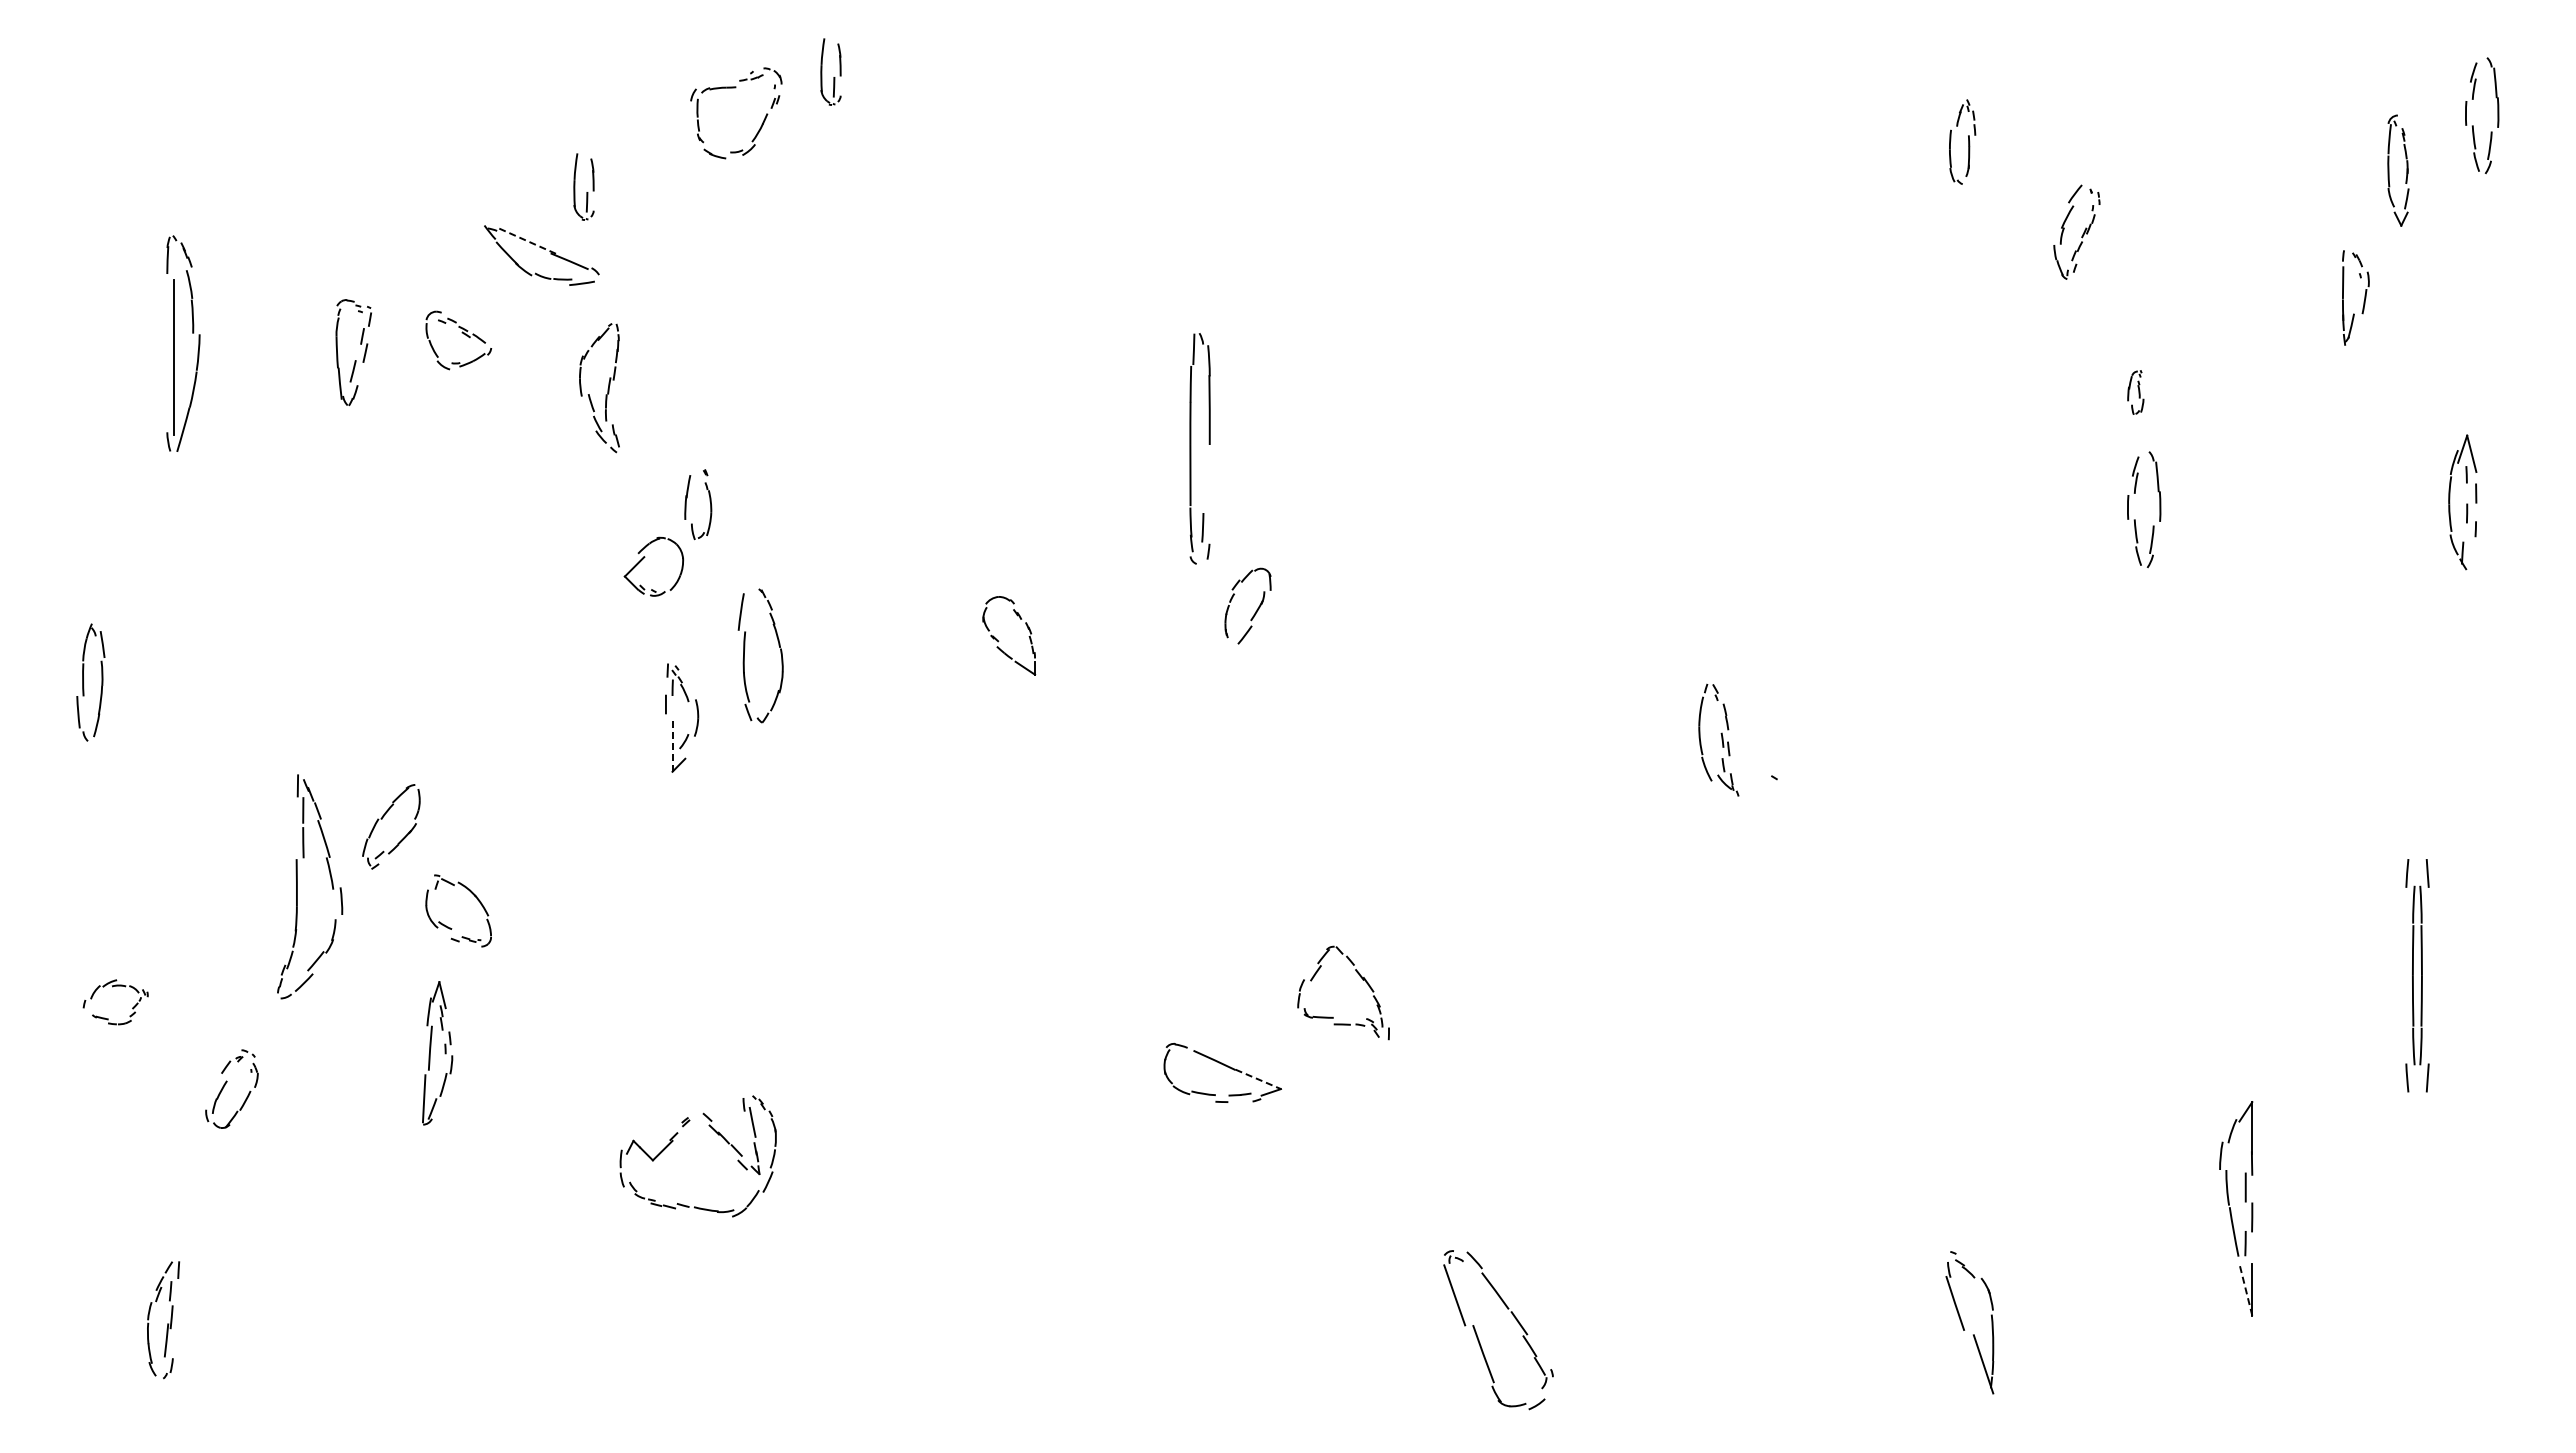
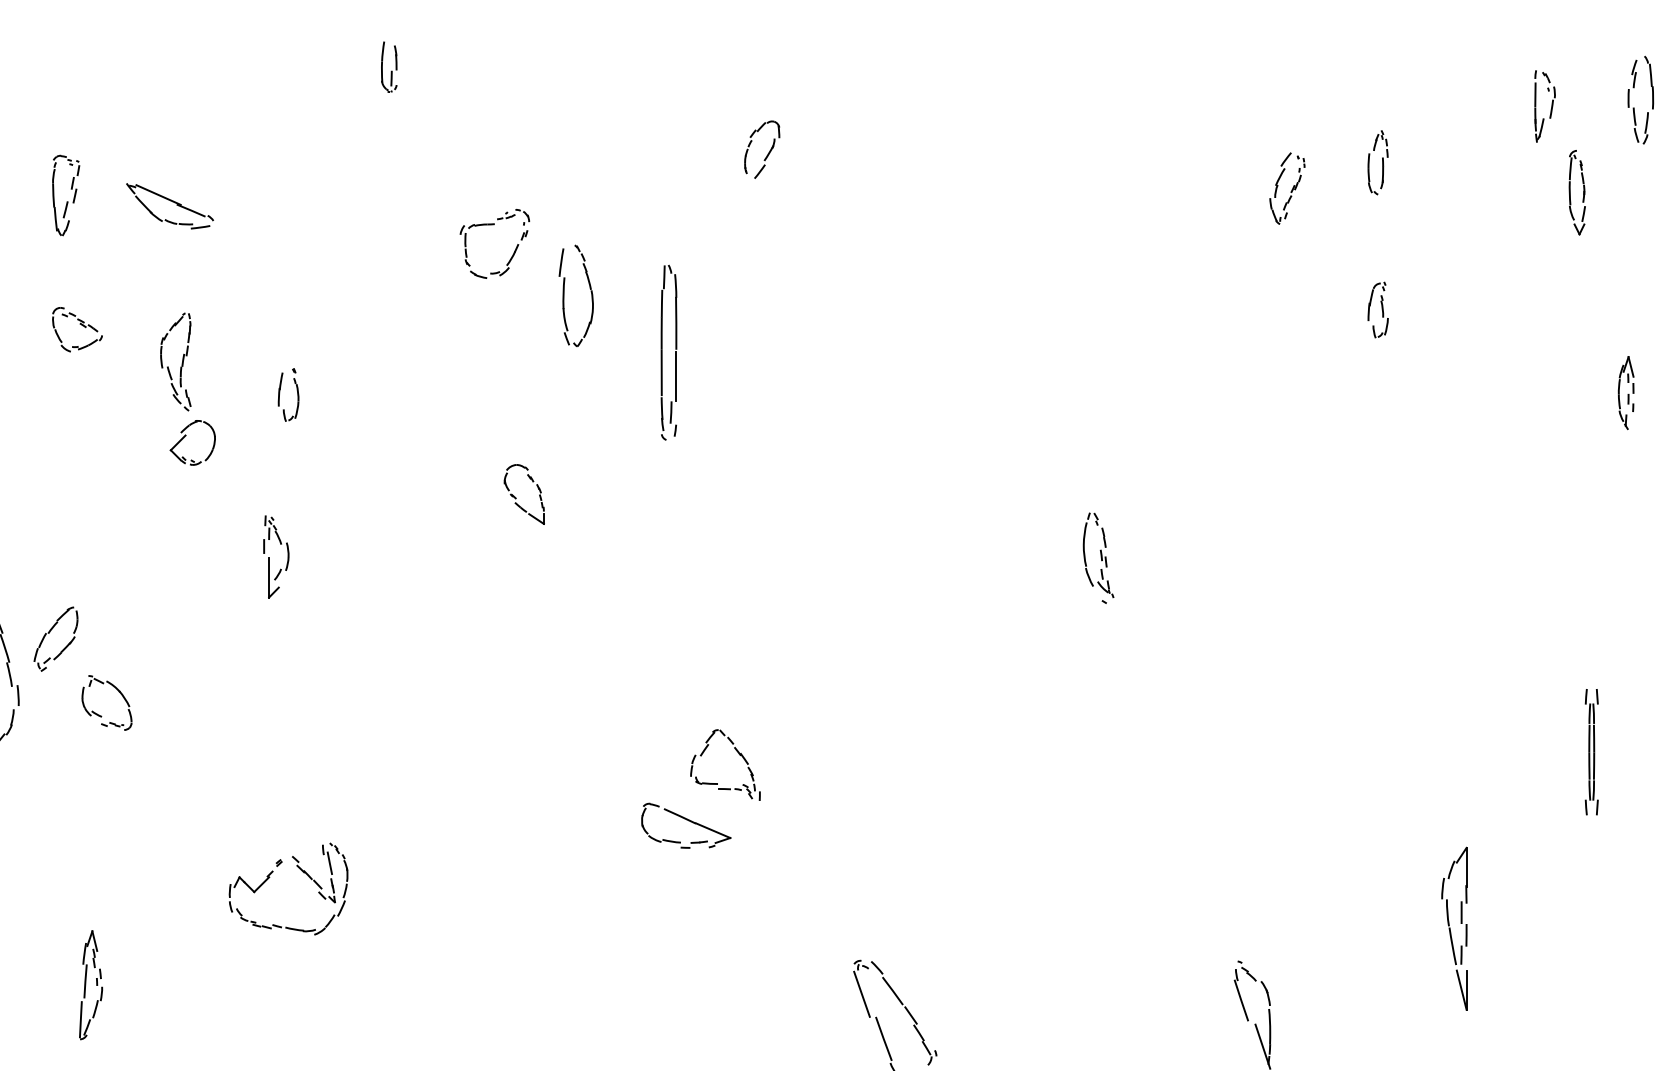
part: (735, 88) -> (494, 225), moved
part: (1962, 141) -> (1378, 162), moved
part: (2406, 170) -> (1583, 192), moved
part: (586, 192) -> (203, 158), removed
part: (2082, 234) -> (1291, 190), moved
line: (526, 240) -> (158, 194), dashed -> solid
part: (2363, 301) -> (1550, 109), moved
part: (463, 334) -> (81, 325), moved
part: (354, 360) -> (66, 201), moved
part: (607, 388) -> (181, 362), moved
part: (2135, 392) -> (1378, 310), size x1.67
line: (1209, 480) -> (676, 376), added
part: (2462, 501) -> (1625, 392), size x0.71
part: (2135, 519) -> (1378, 406), removed
part: (645, 557) -> (186, 435), moved
part: (1256, 609) -> (768, 152), moved
part: (744, 655) -> (563, 295), moved
part: (1718, 739) -> (1098, 554), moved
line: (672, 745) -> (269, 577), dashed -> solid
part: (2417, 975) -> (1591, 751), size x0.71
part: (1362, 980) -> (739, 755), moved
part: (430, 1053) -> (85, 985), moved
line: (1258, 1079) -> (713, 830), dashed -> solid
line: (2245, 1289) -> (1461, 989), dashed -> solid

